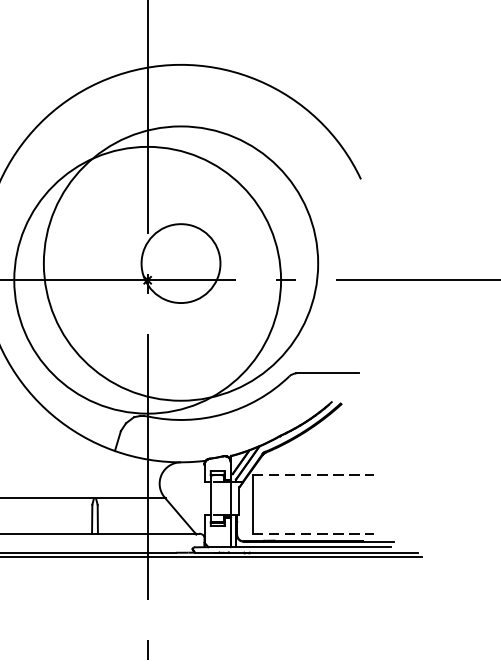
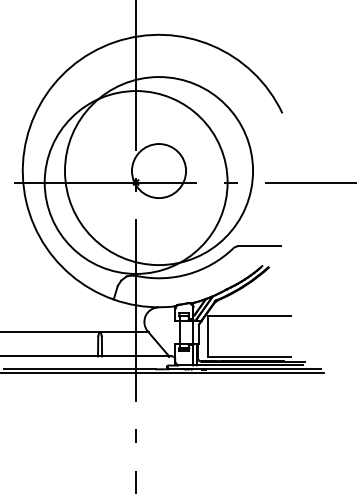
line: (314, 475) -> (250, 316), dashed -> solid
line: (314, 534) -> (250, 356), dashed -> solid

